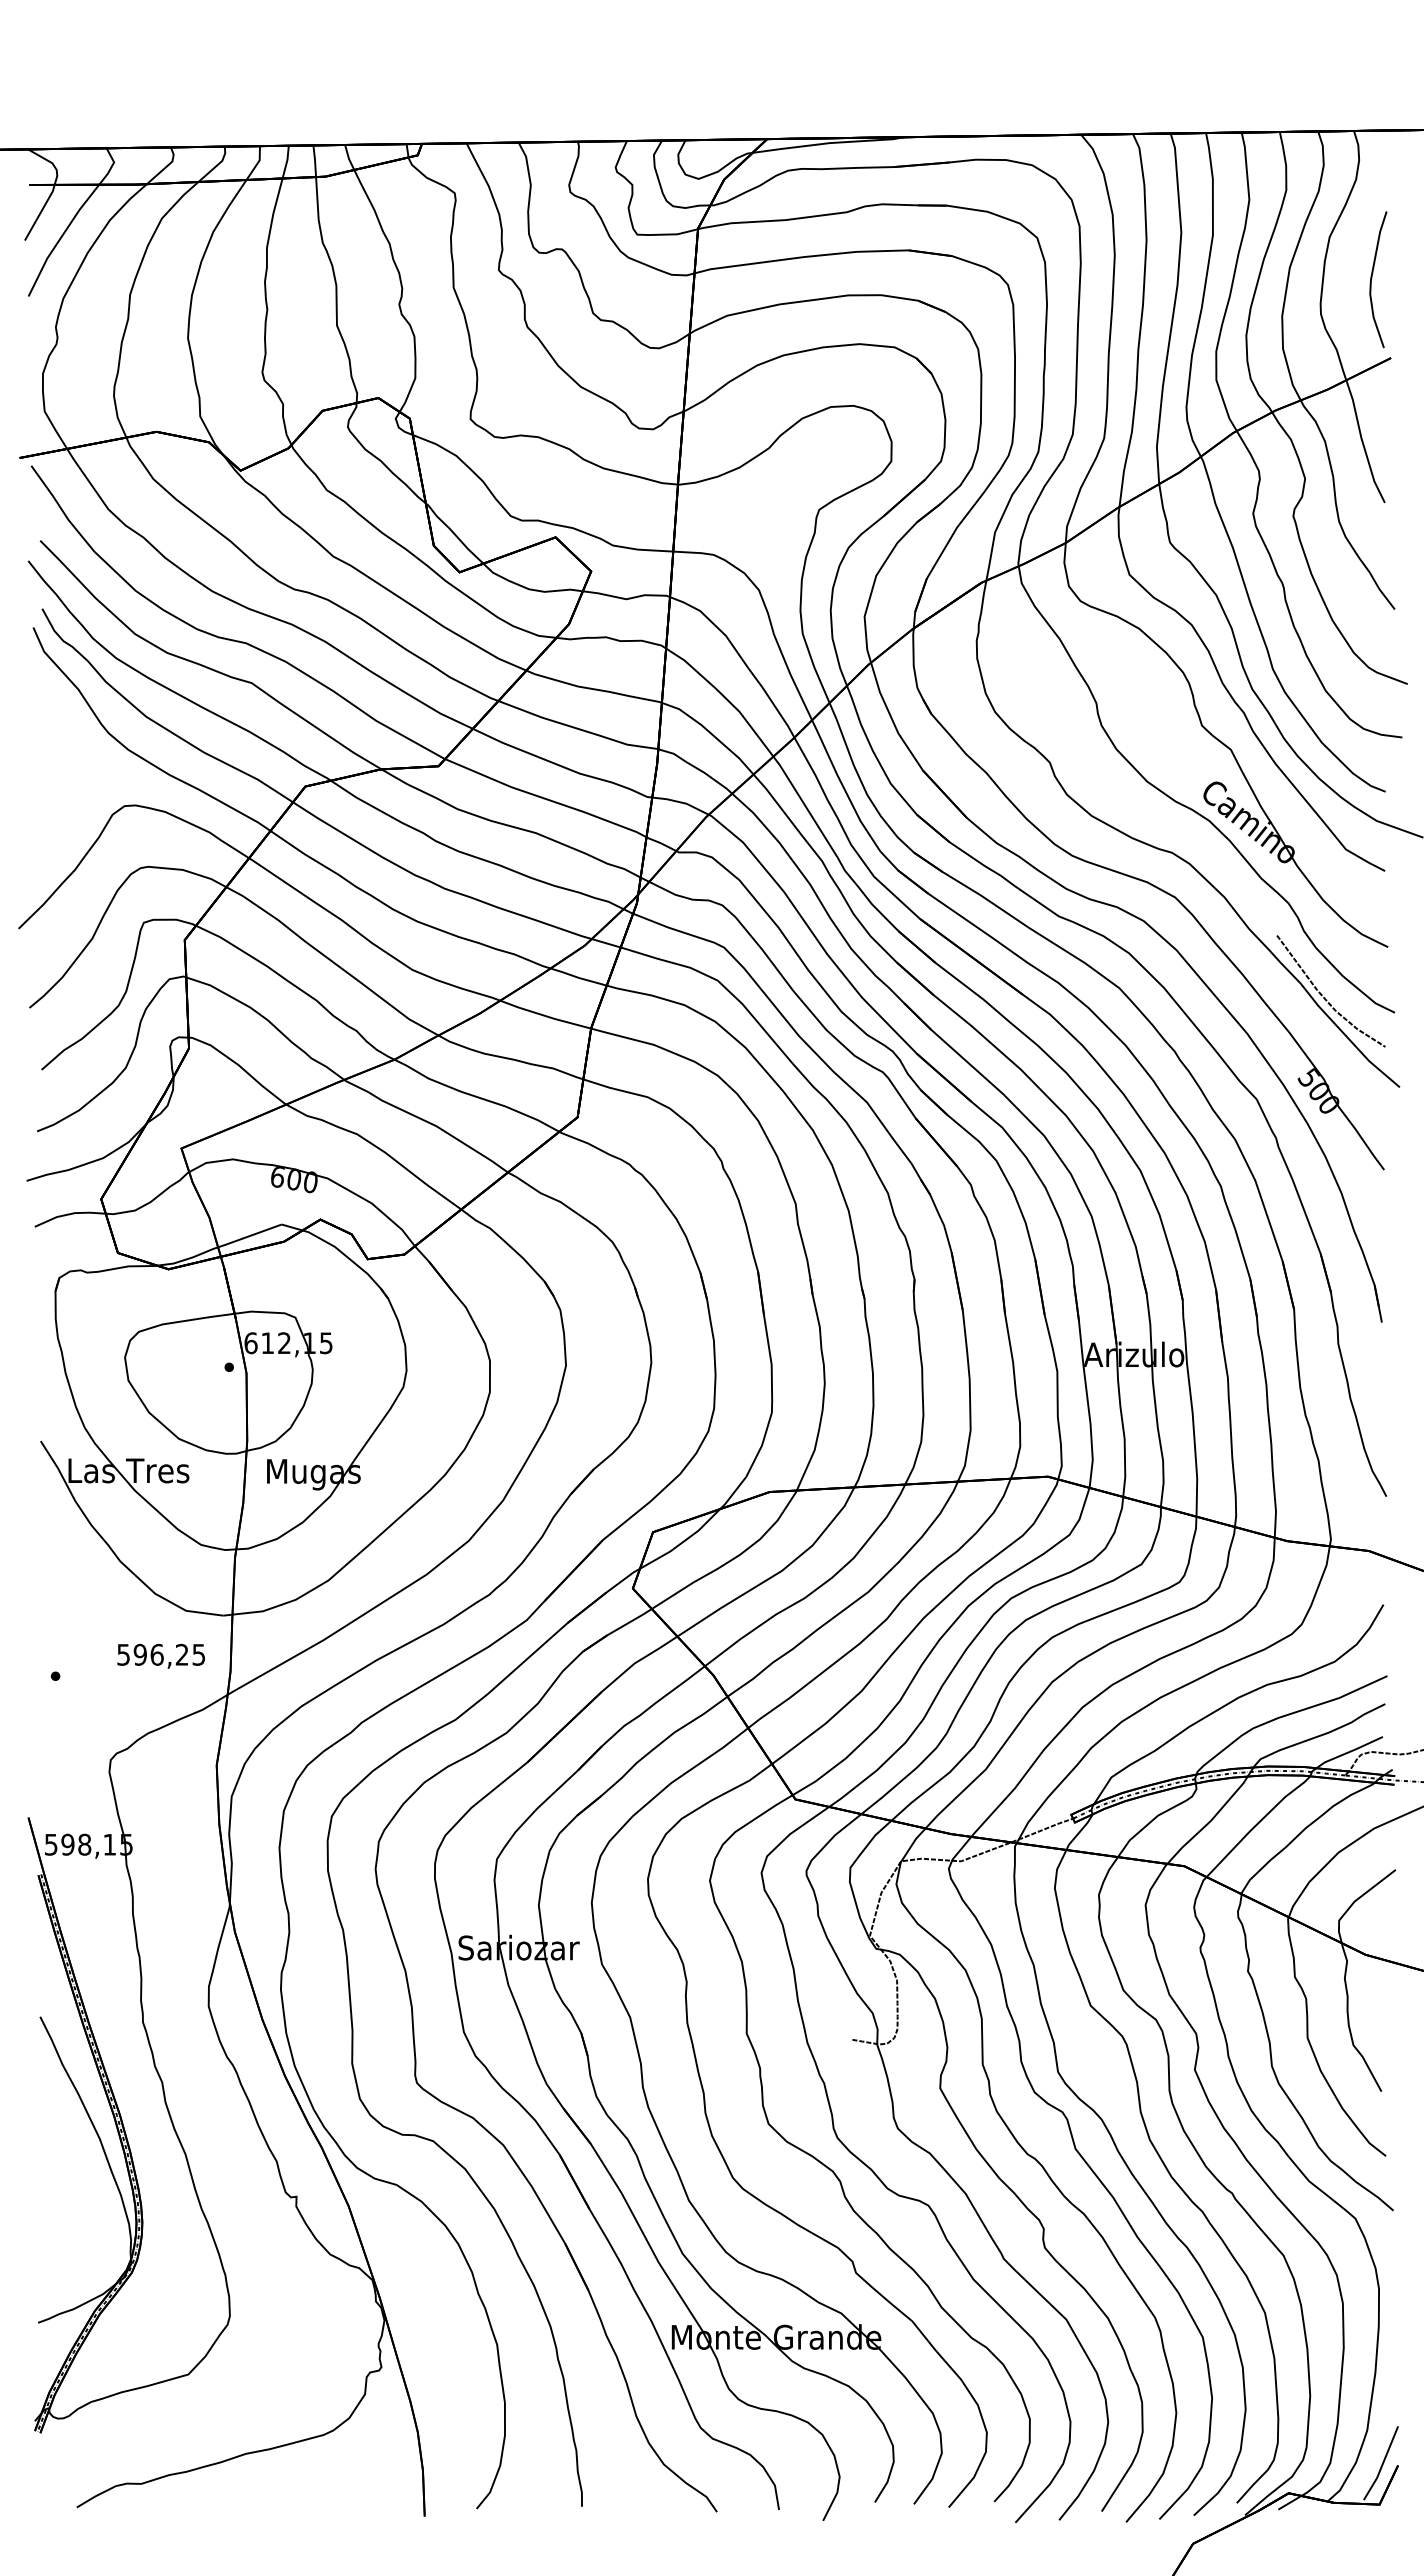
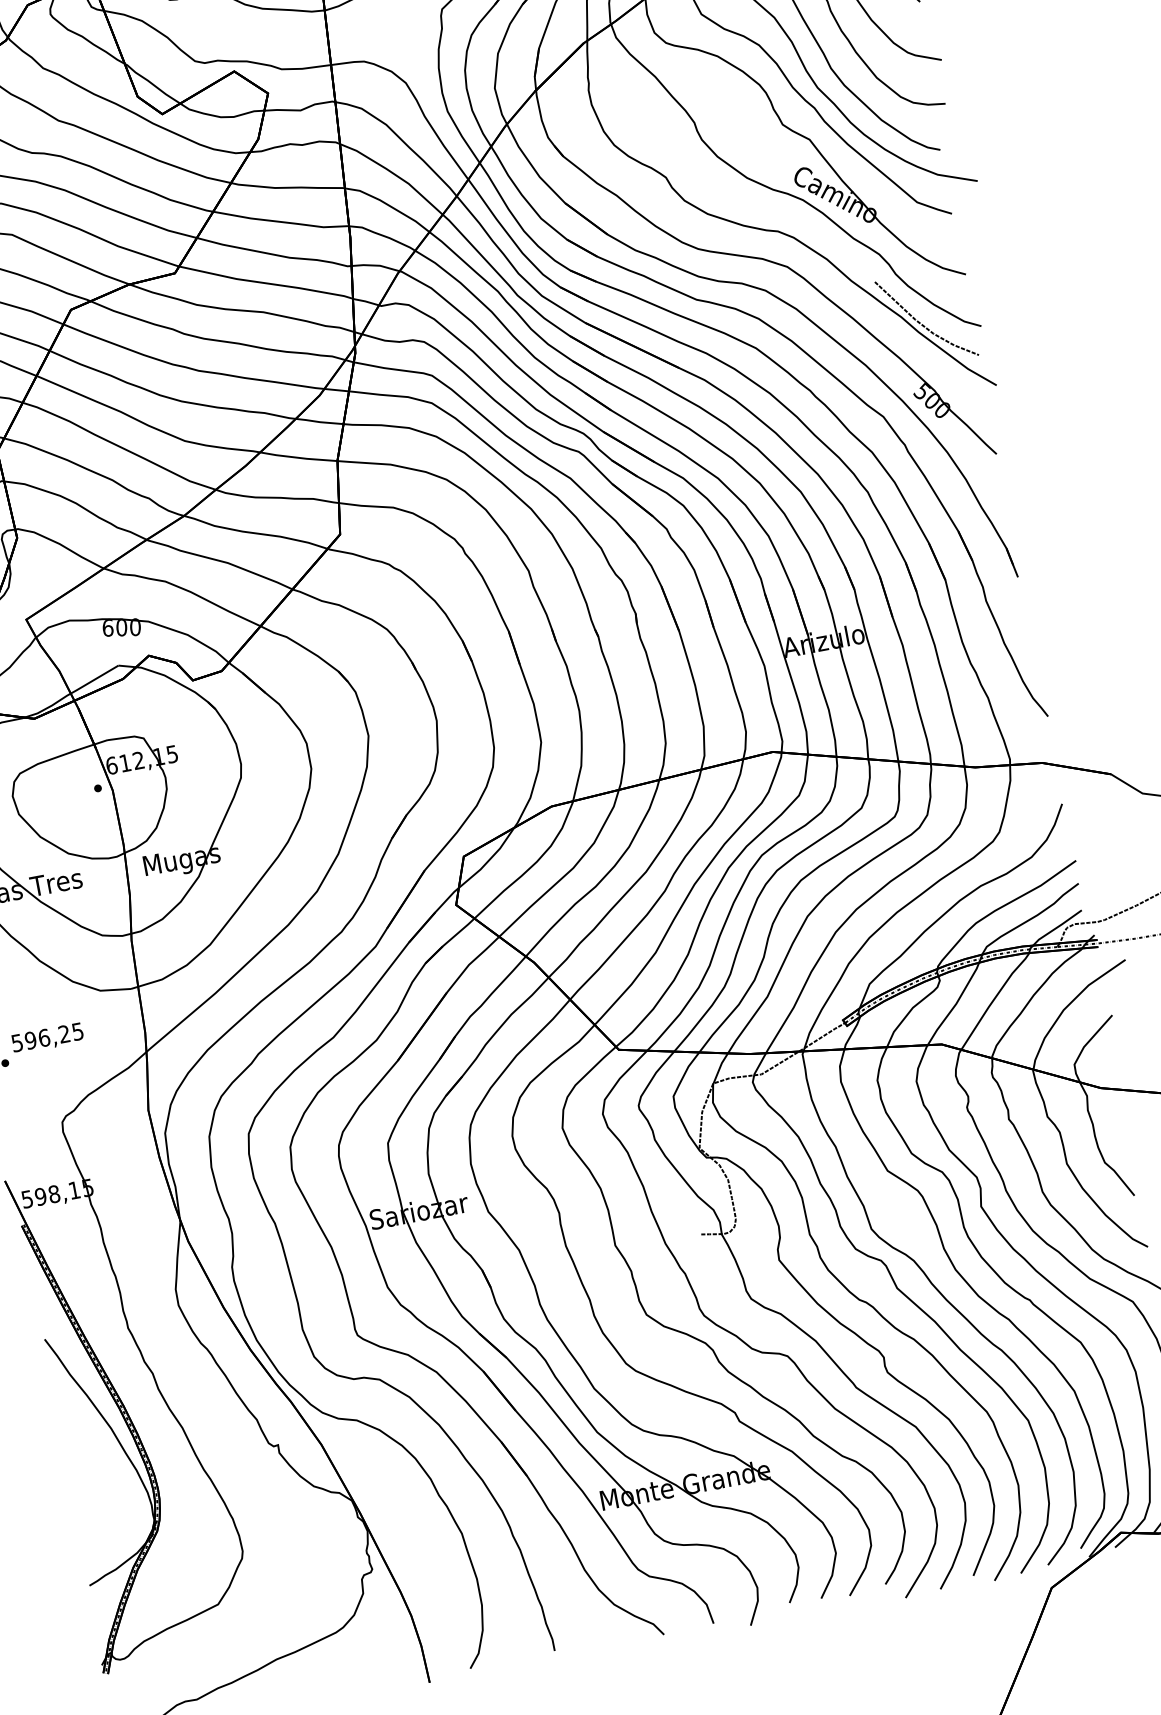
text: (160, 1655) -> (47, 1038), moved

